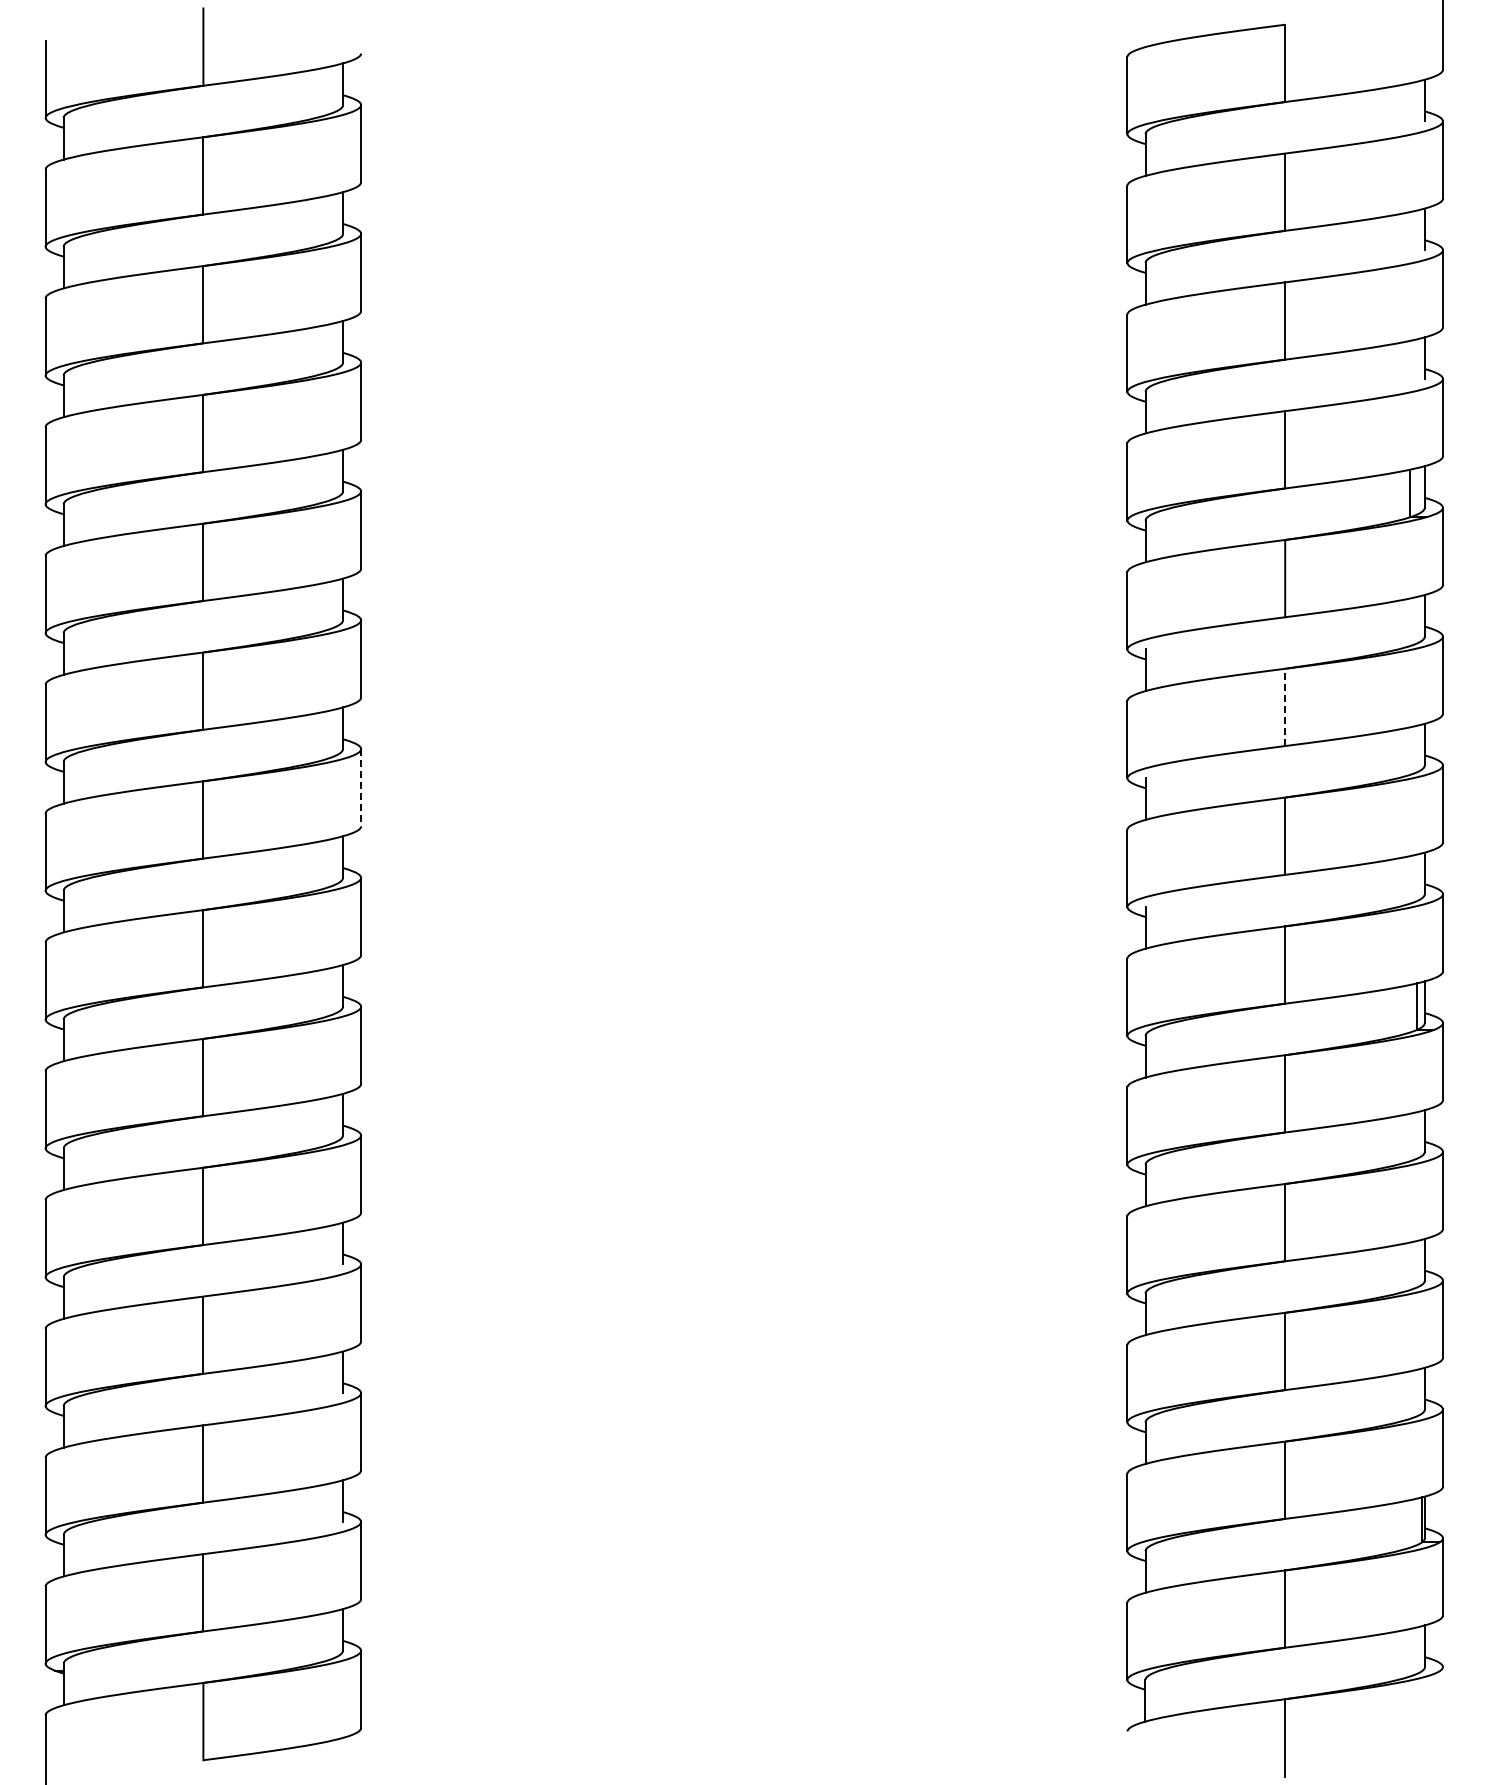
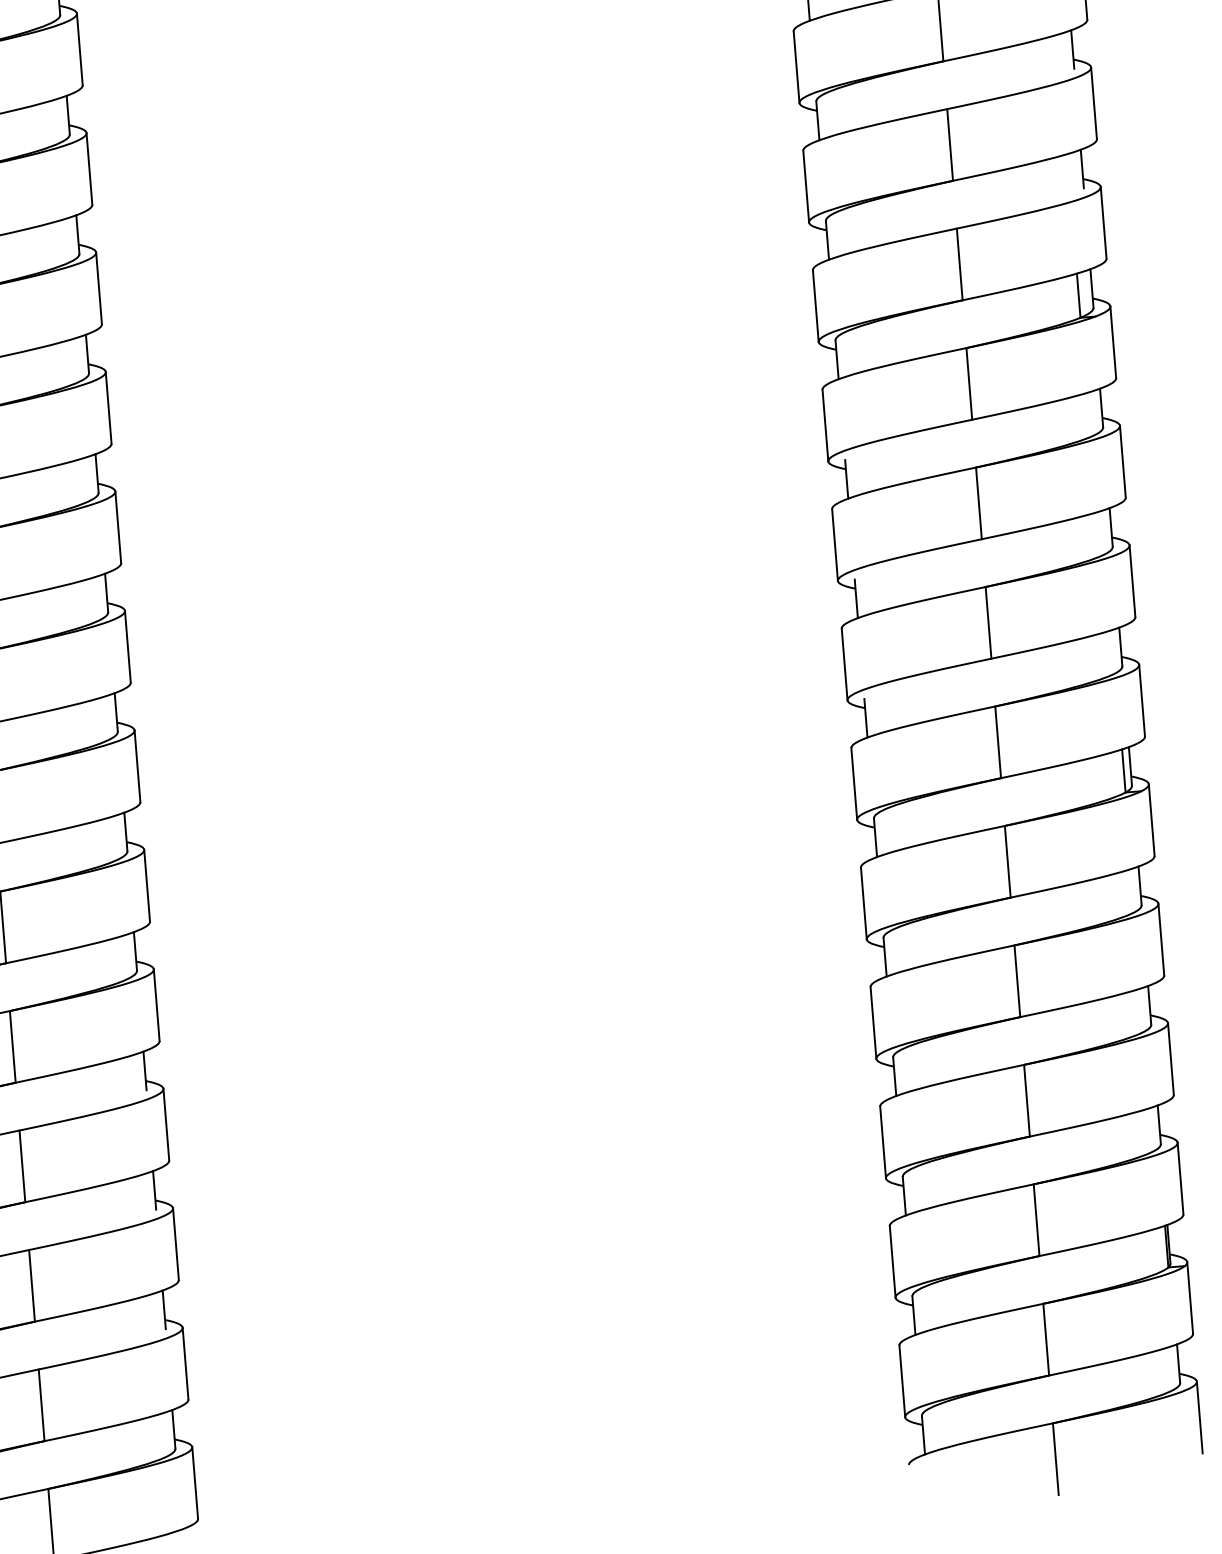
line: (1285, 707) -> (979, 503), dashed -> solid
line: (361, 787) -> (128, 646), dashed -> solid
line: (1442, 1705) -> (1199, 1417), added

